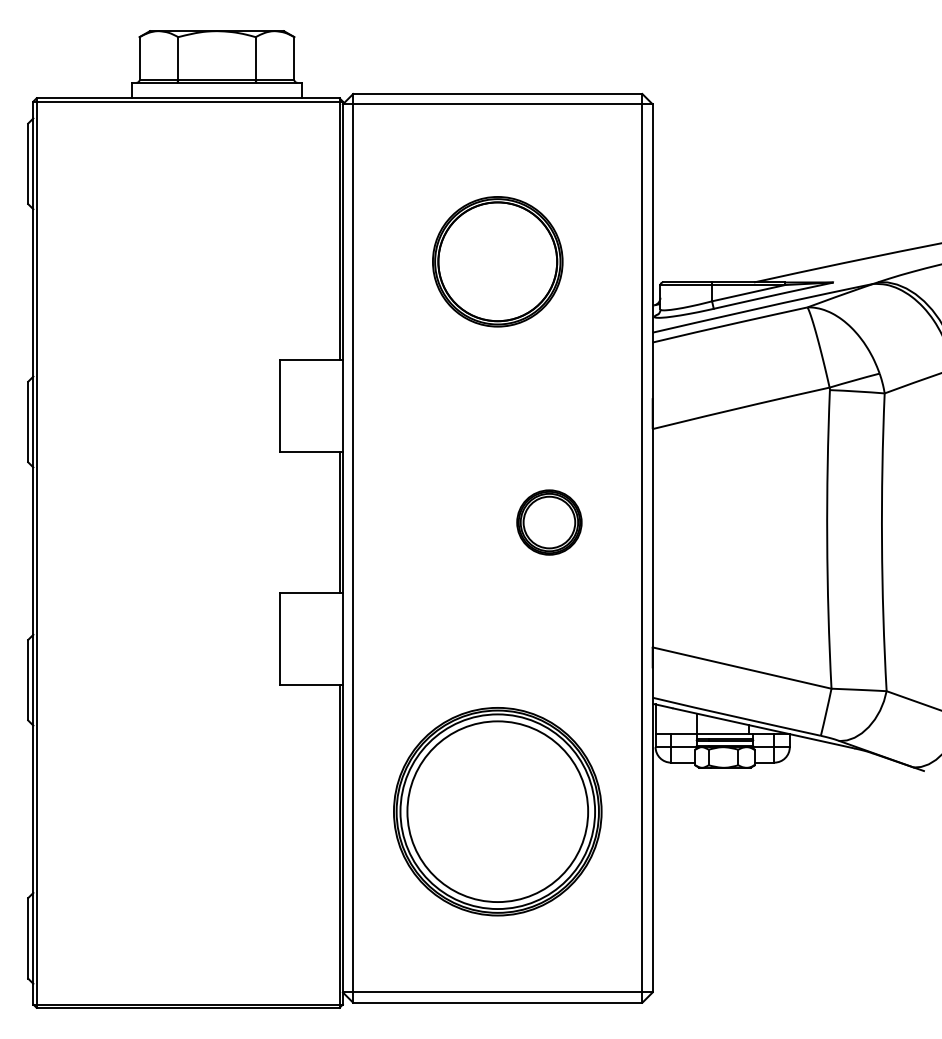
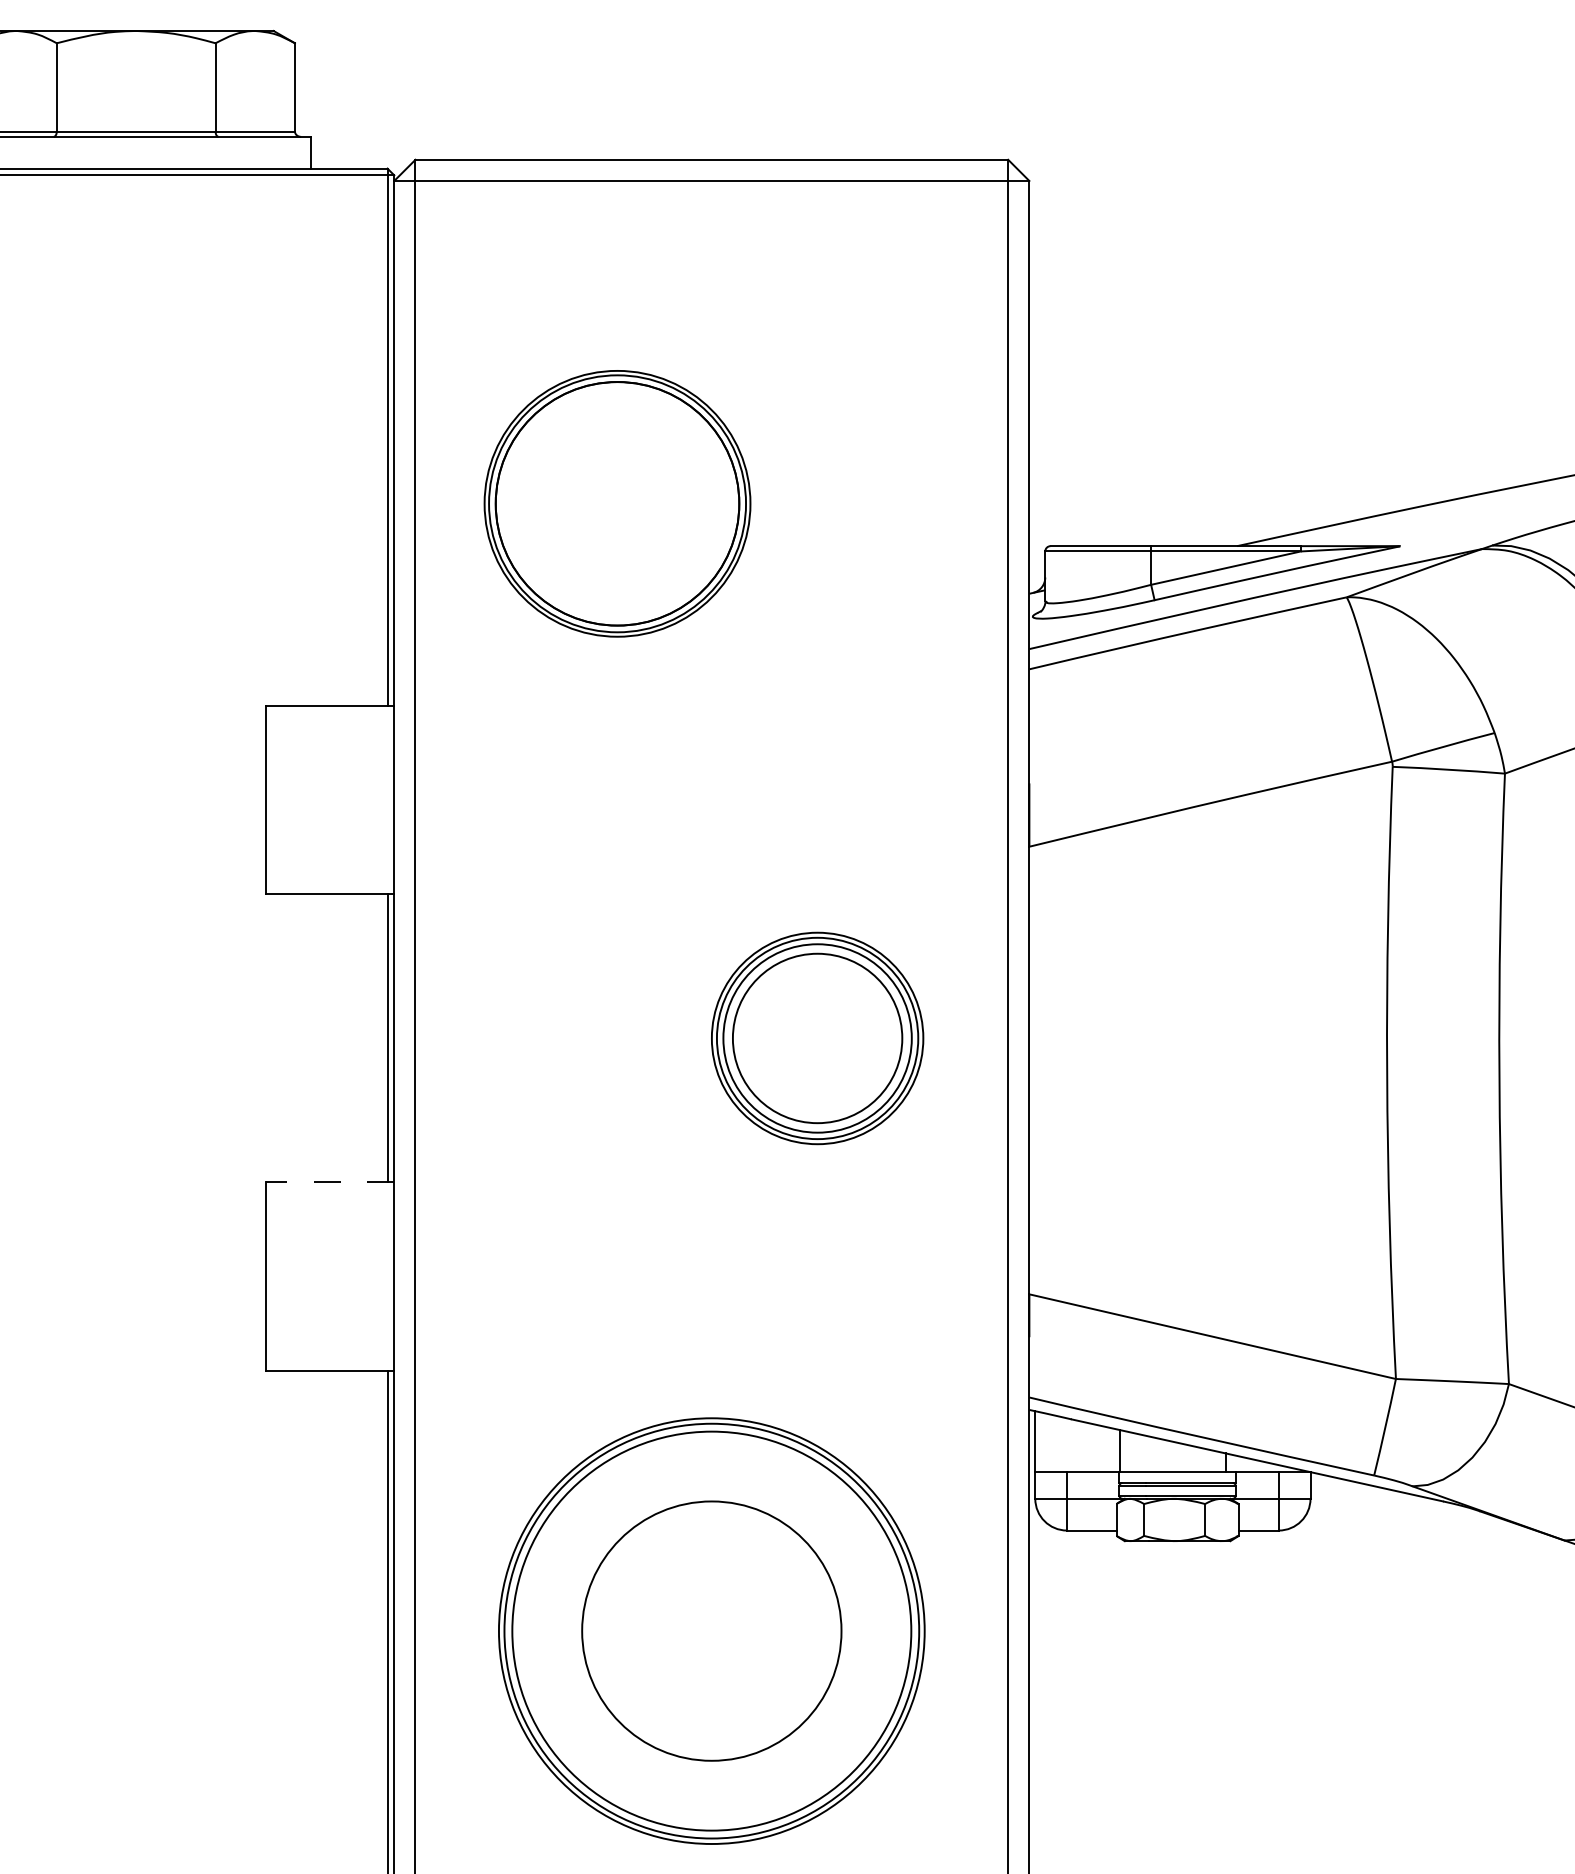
part: (497, 261) -> (616, 503), moved
part: (549, 522) -> (817, 1038), size x1.6
line: (311, 592) -> (329, 1181), solid -> dashed
circle: (497, 811) -> (711, 1630), size x0.7

